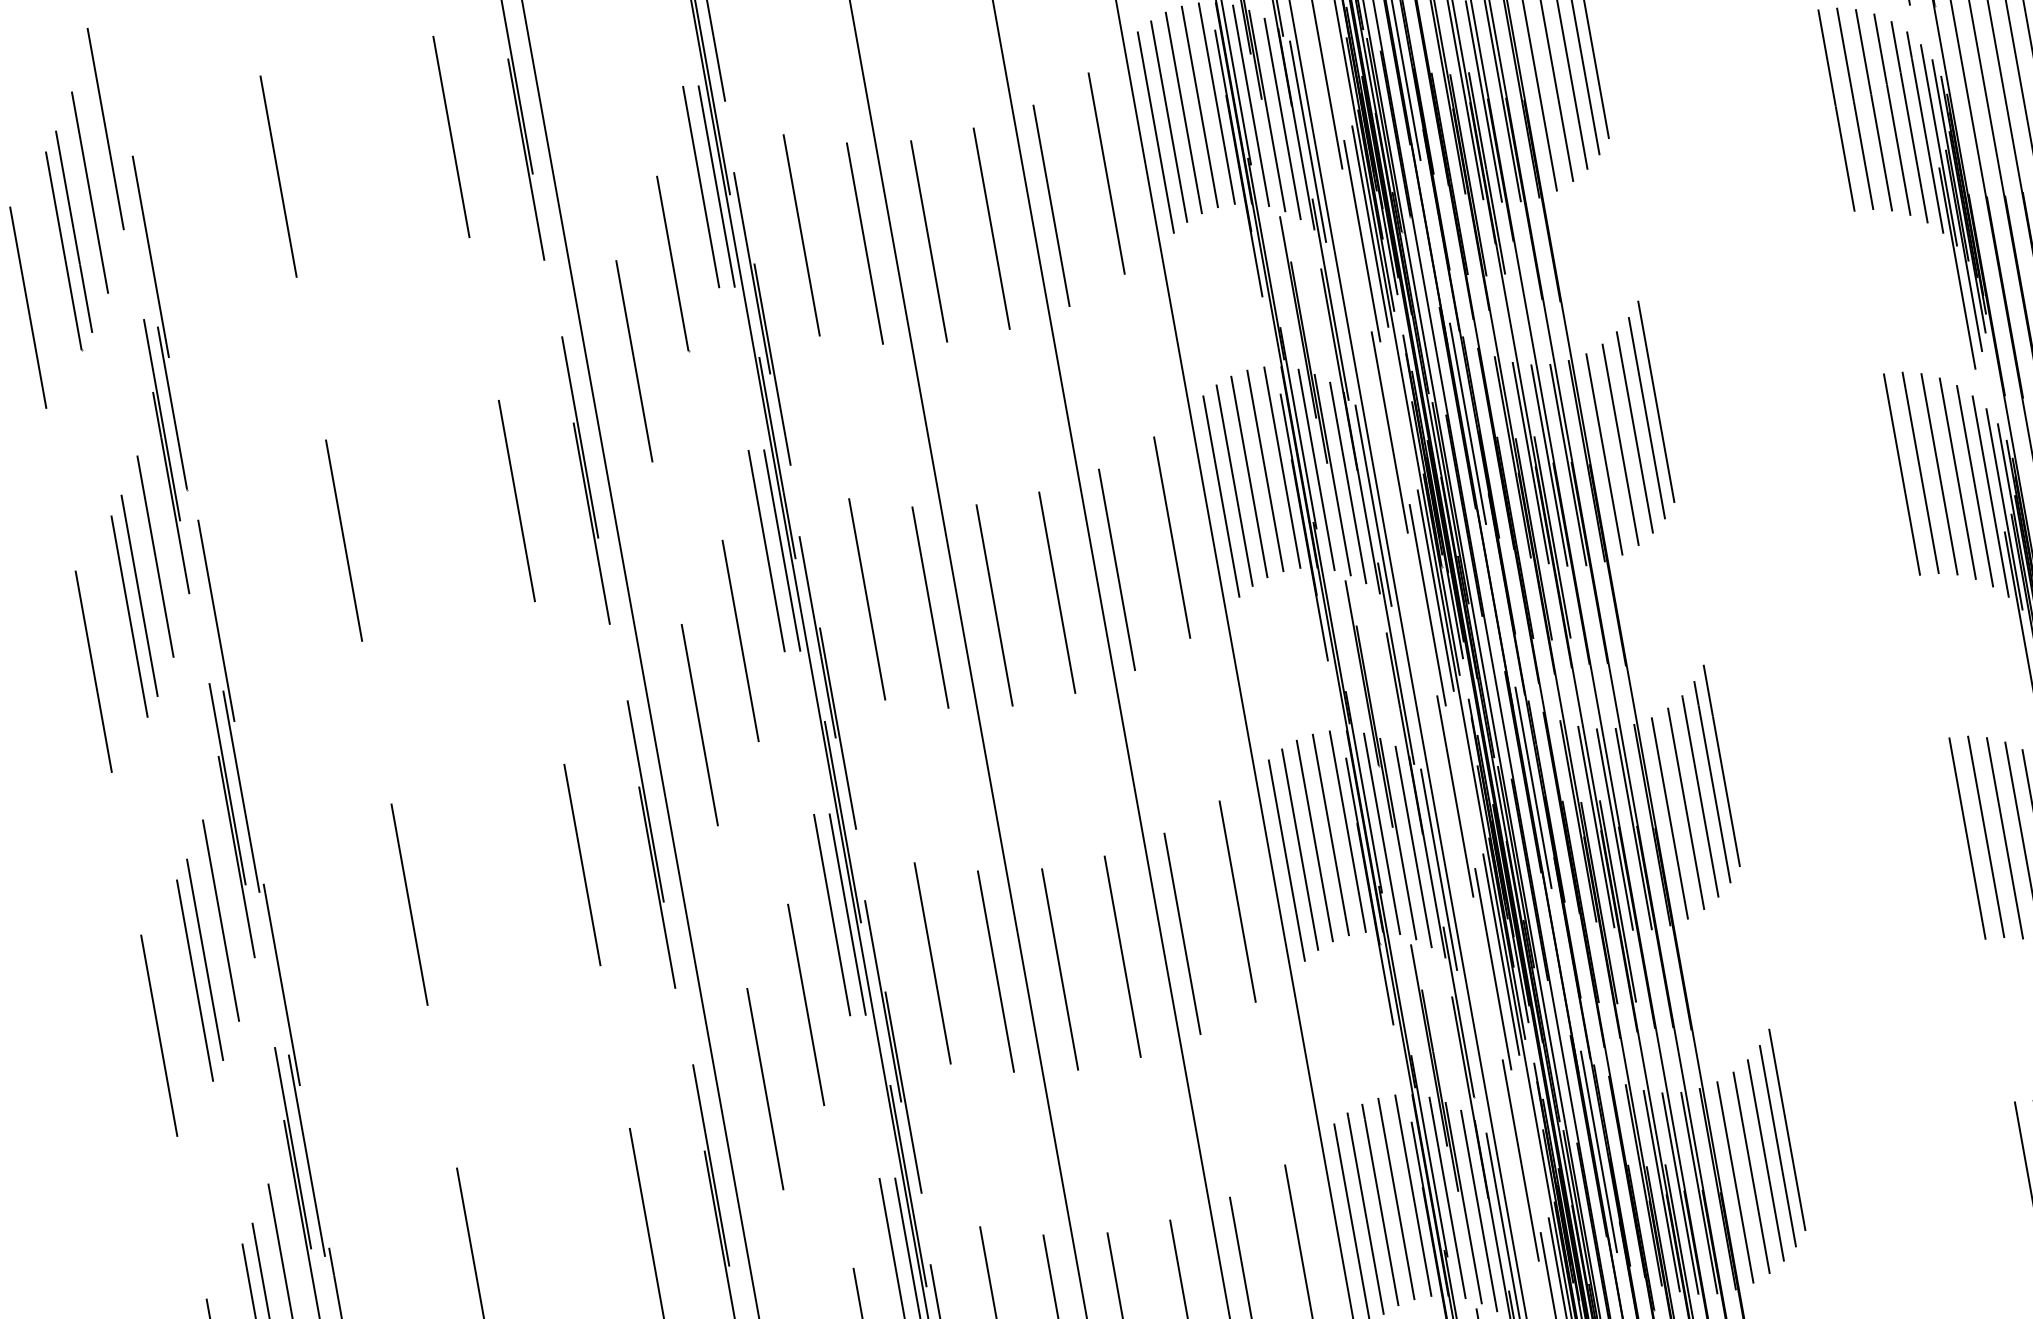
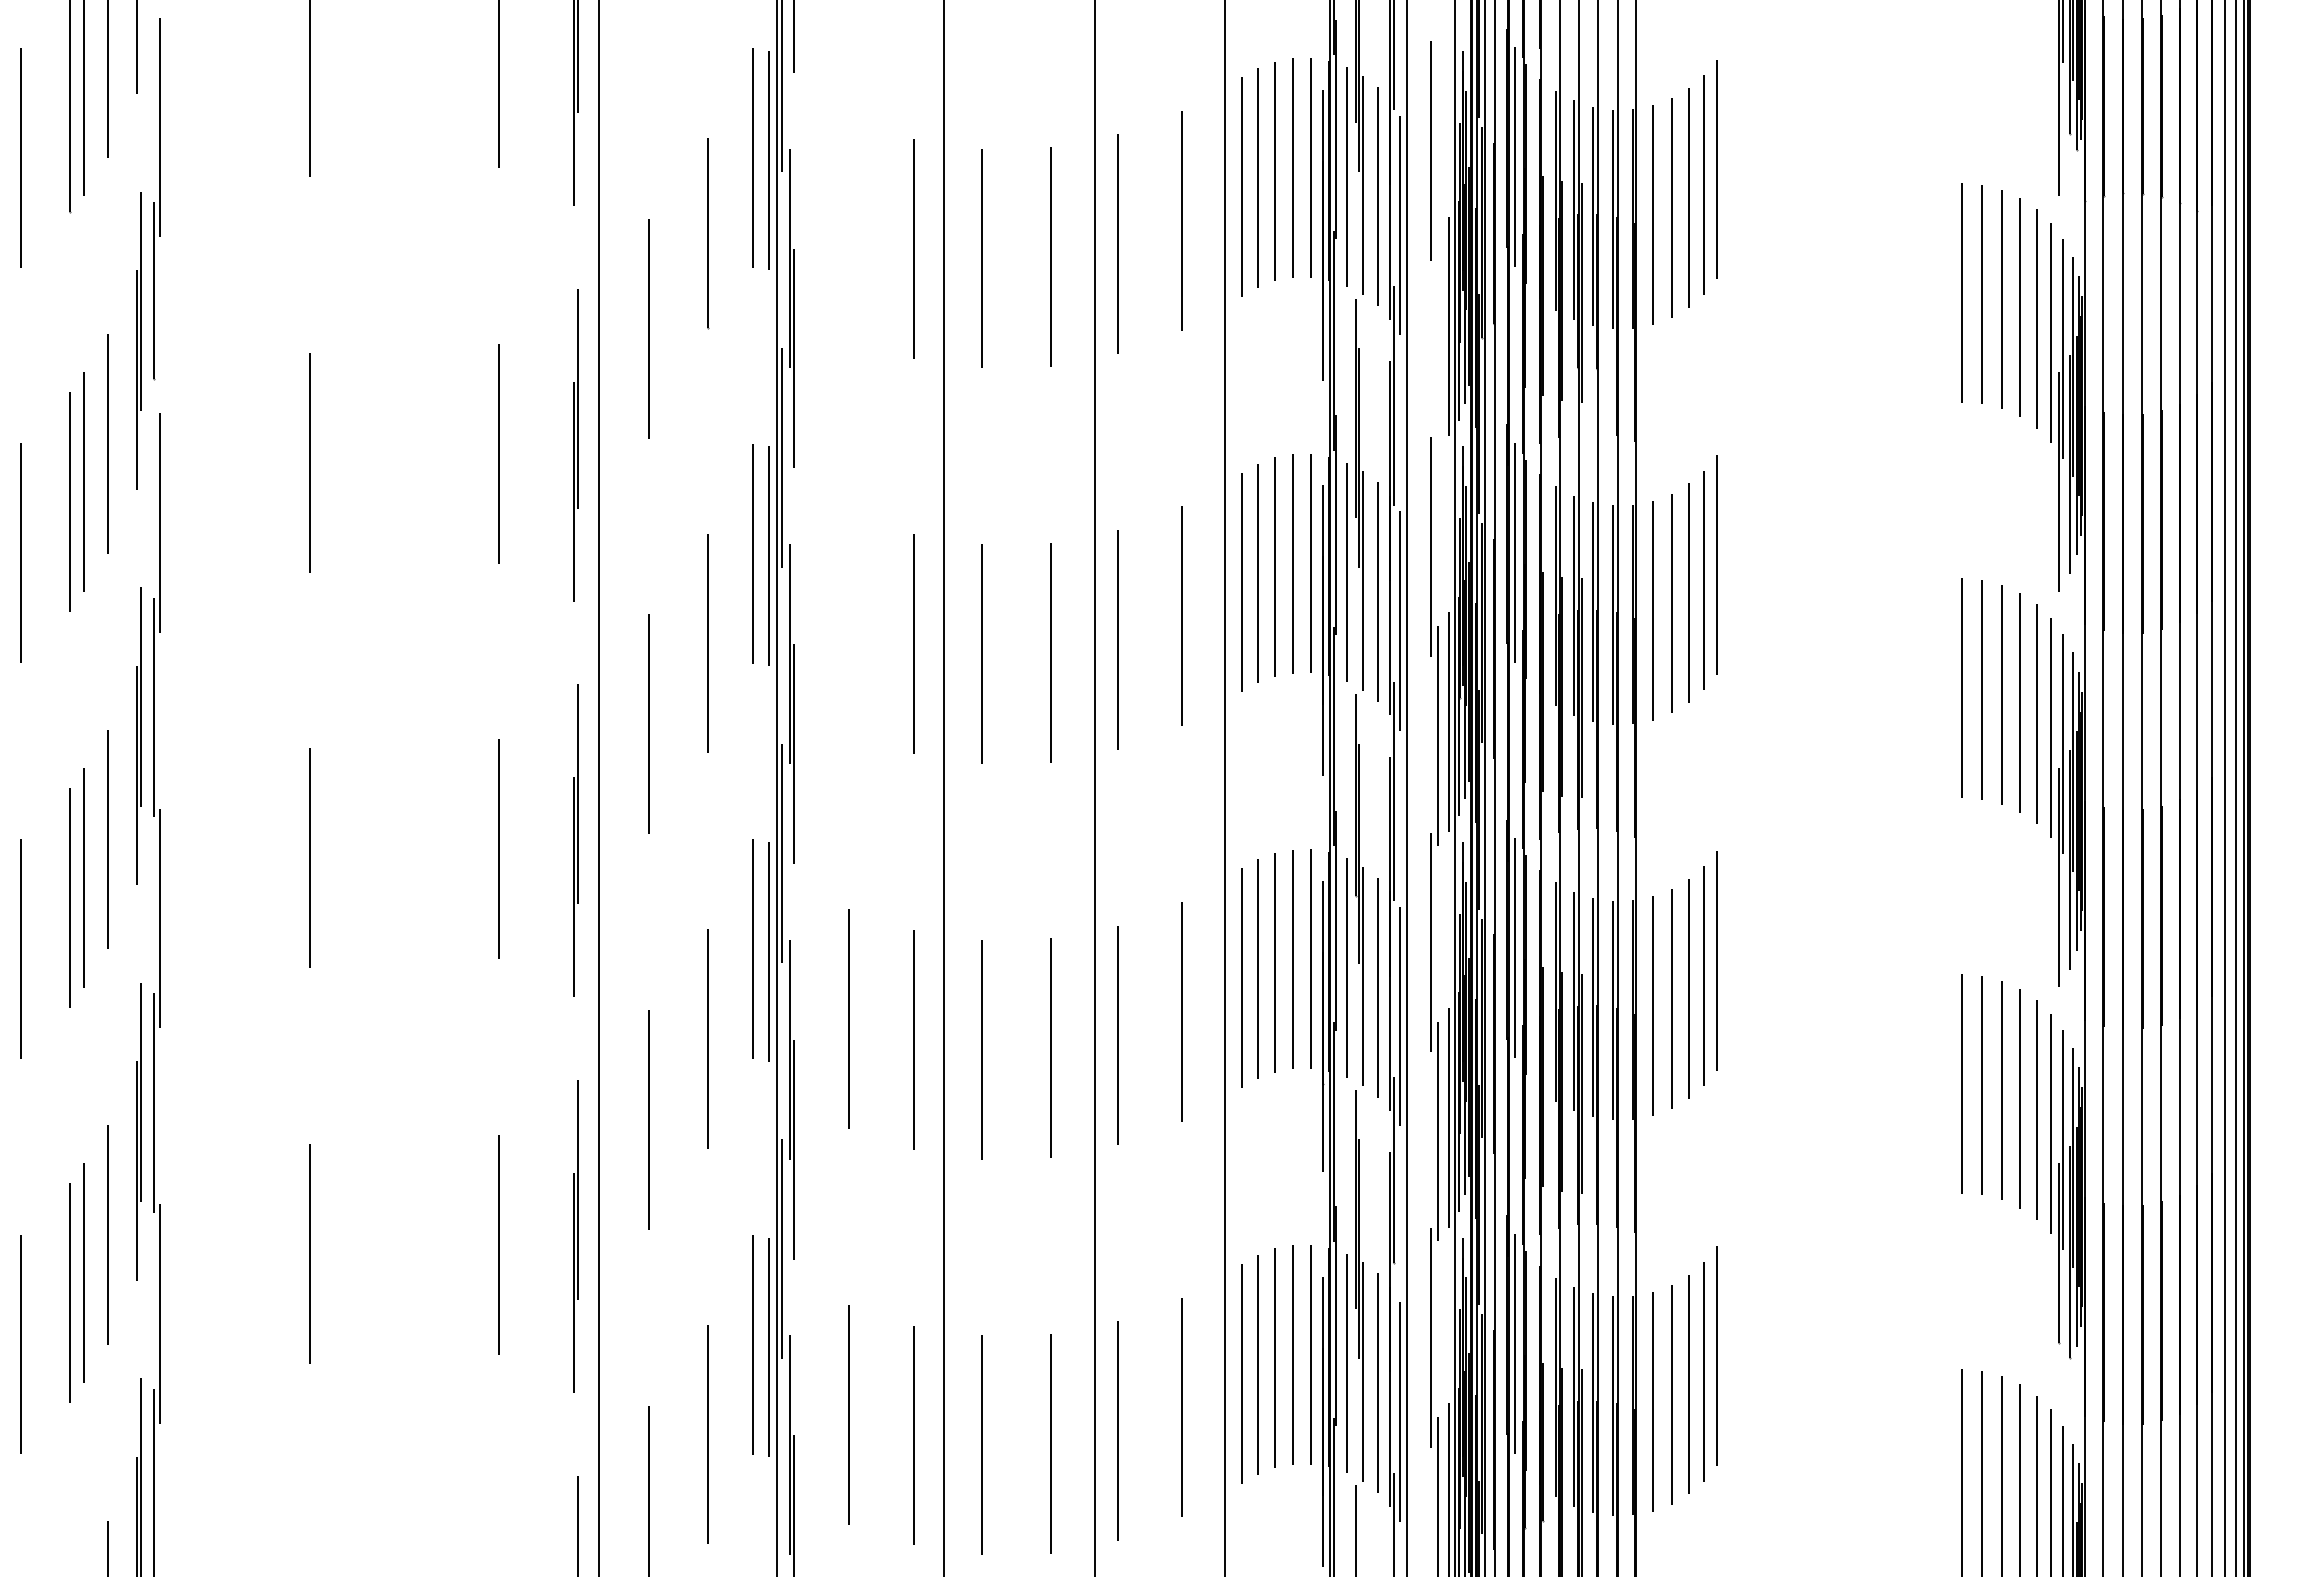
line: (801, 234) -> (849, 227), removed
line: (1362, 241) -> (1438, 340), removed
line: (867, 599) -> (849, 623), removed

